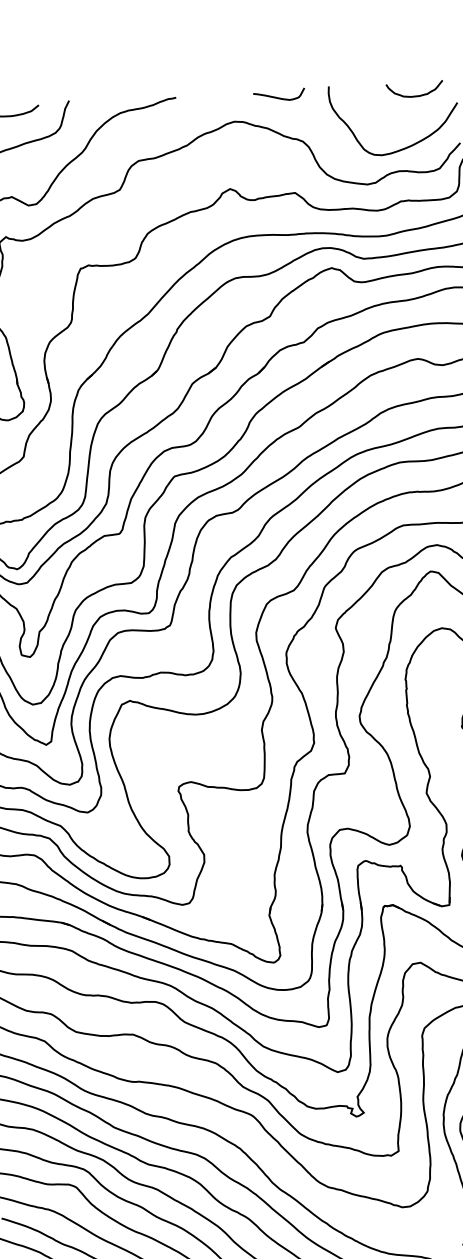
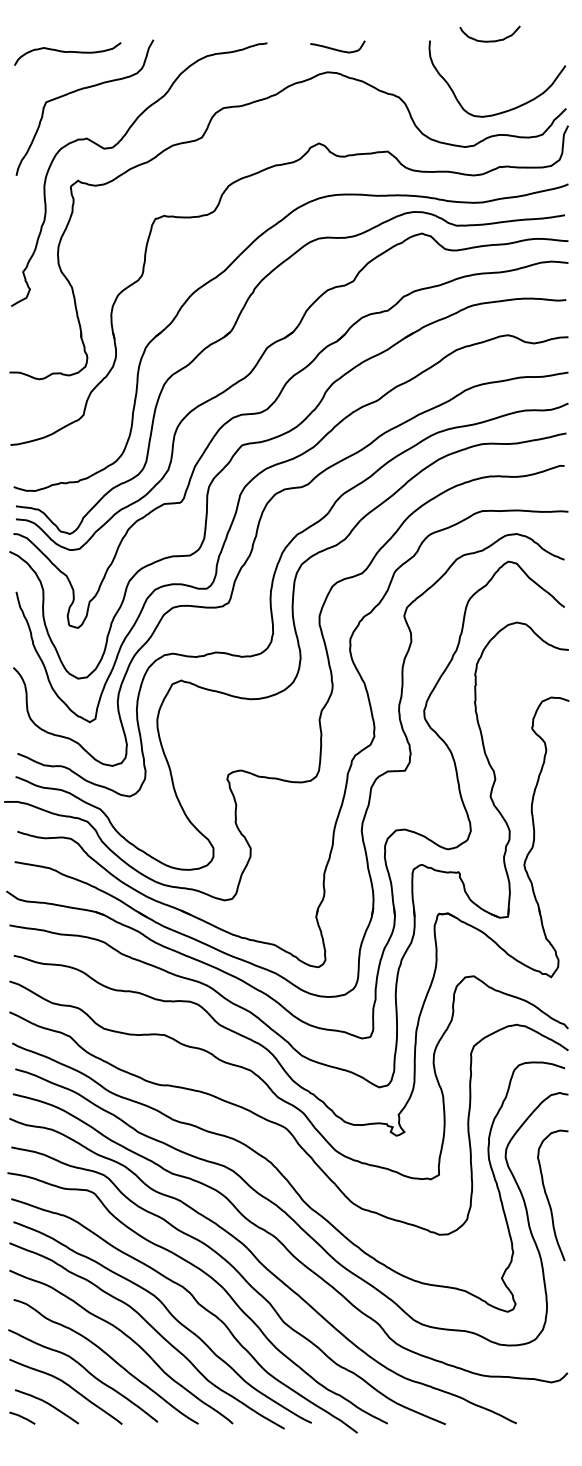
curve: (414, 95) -> (489, 40), moved
curve: (277, 96) -> (335, 48), moved

